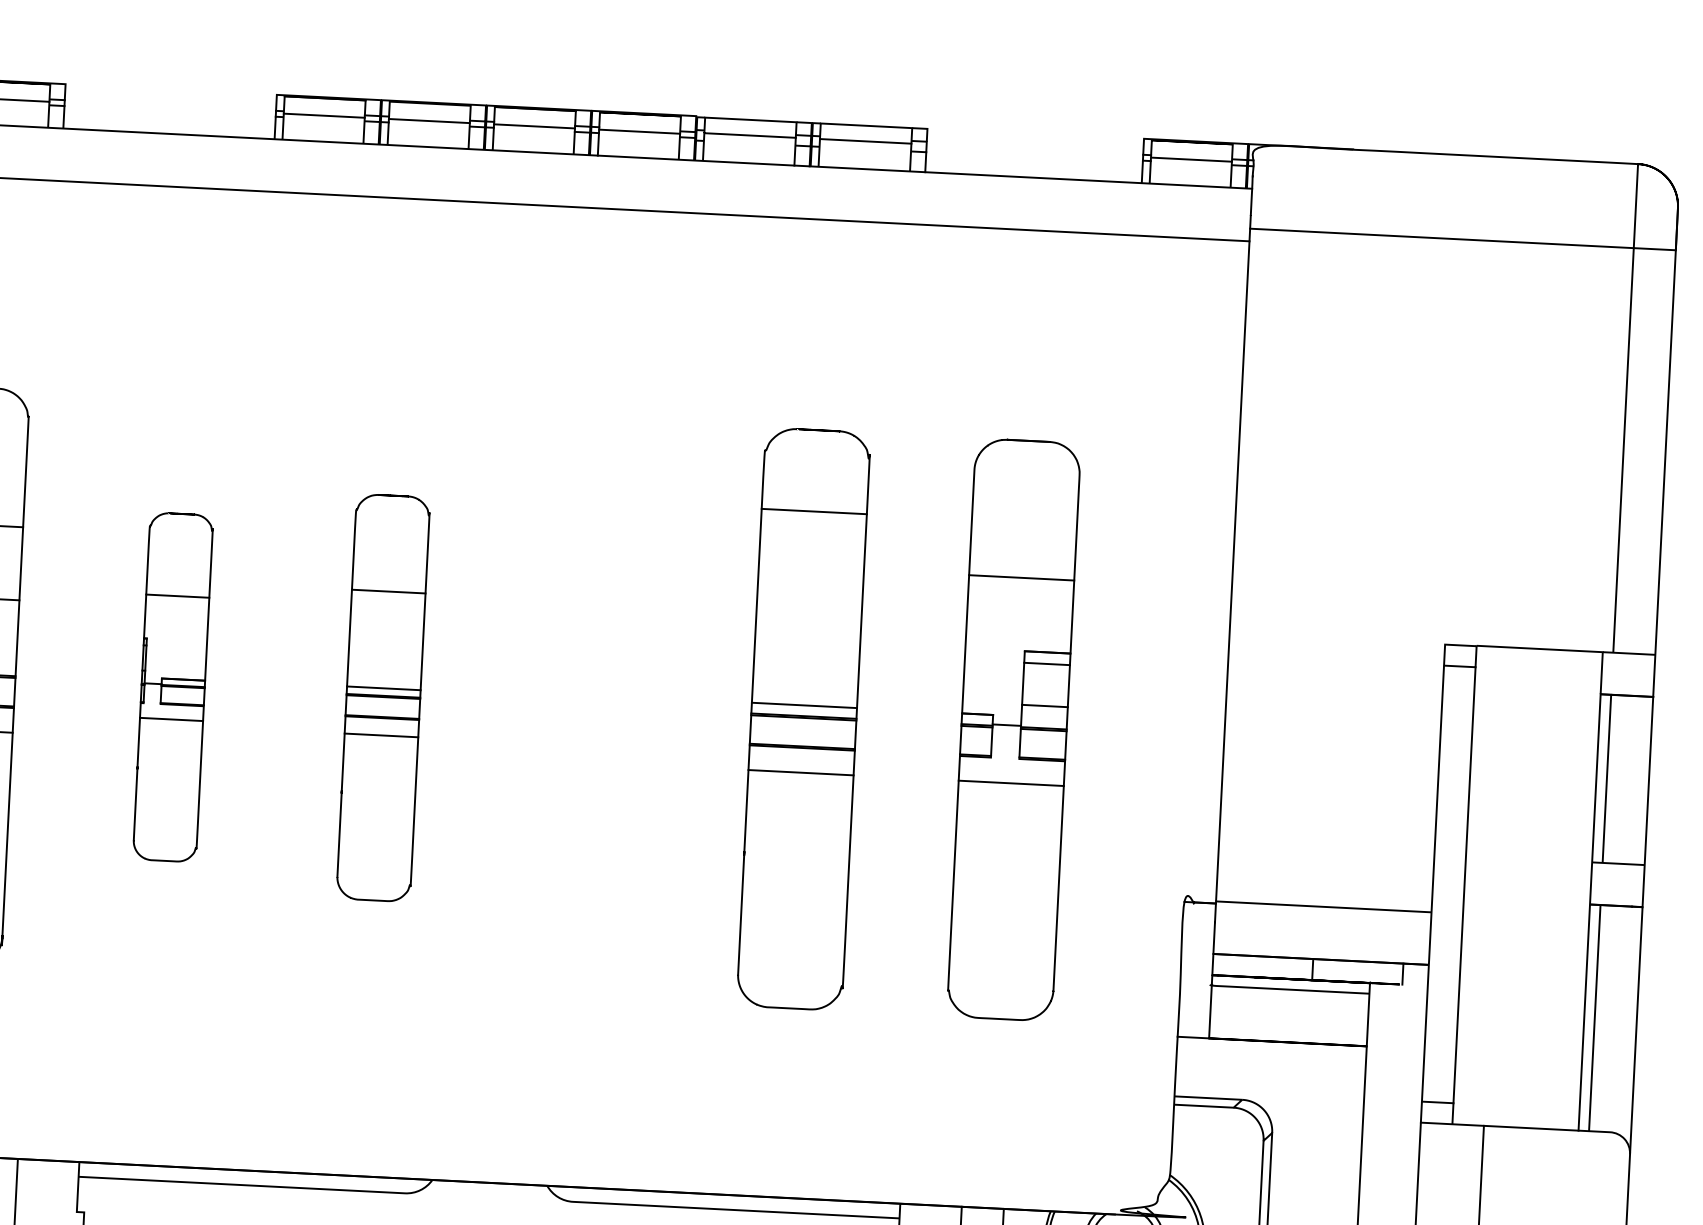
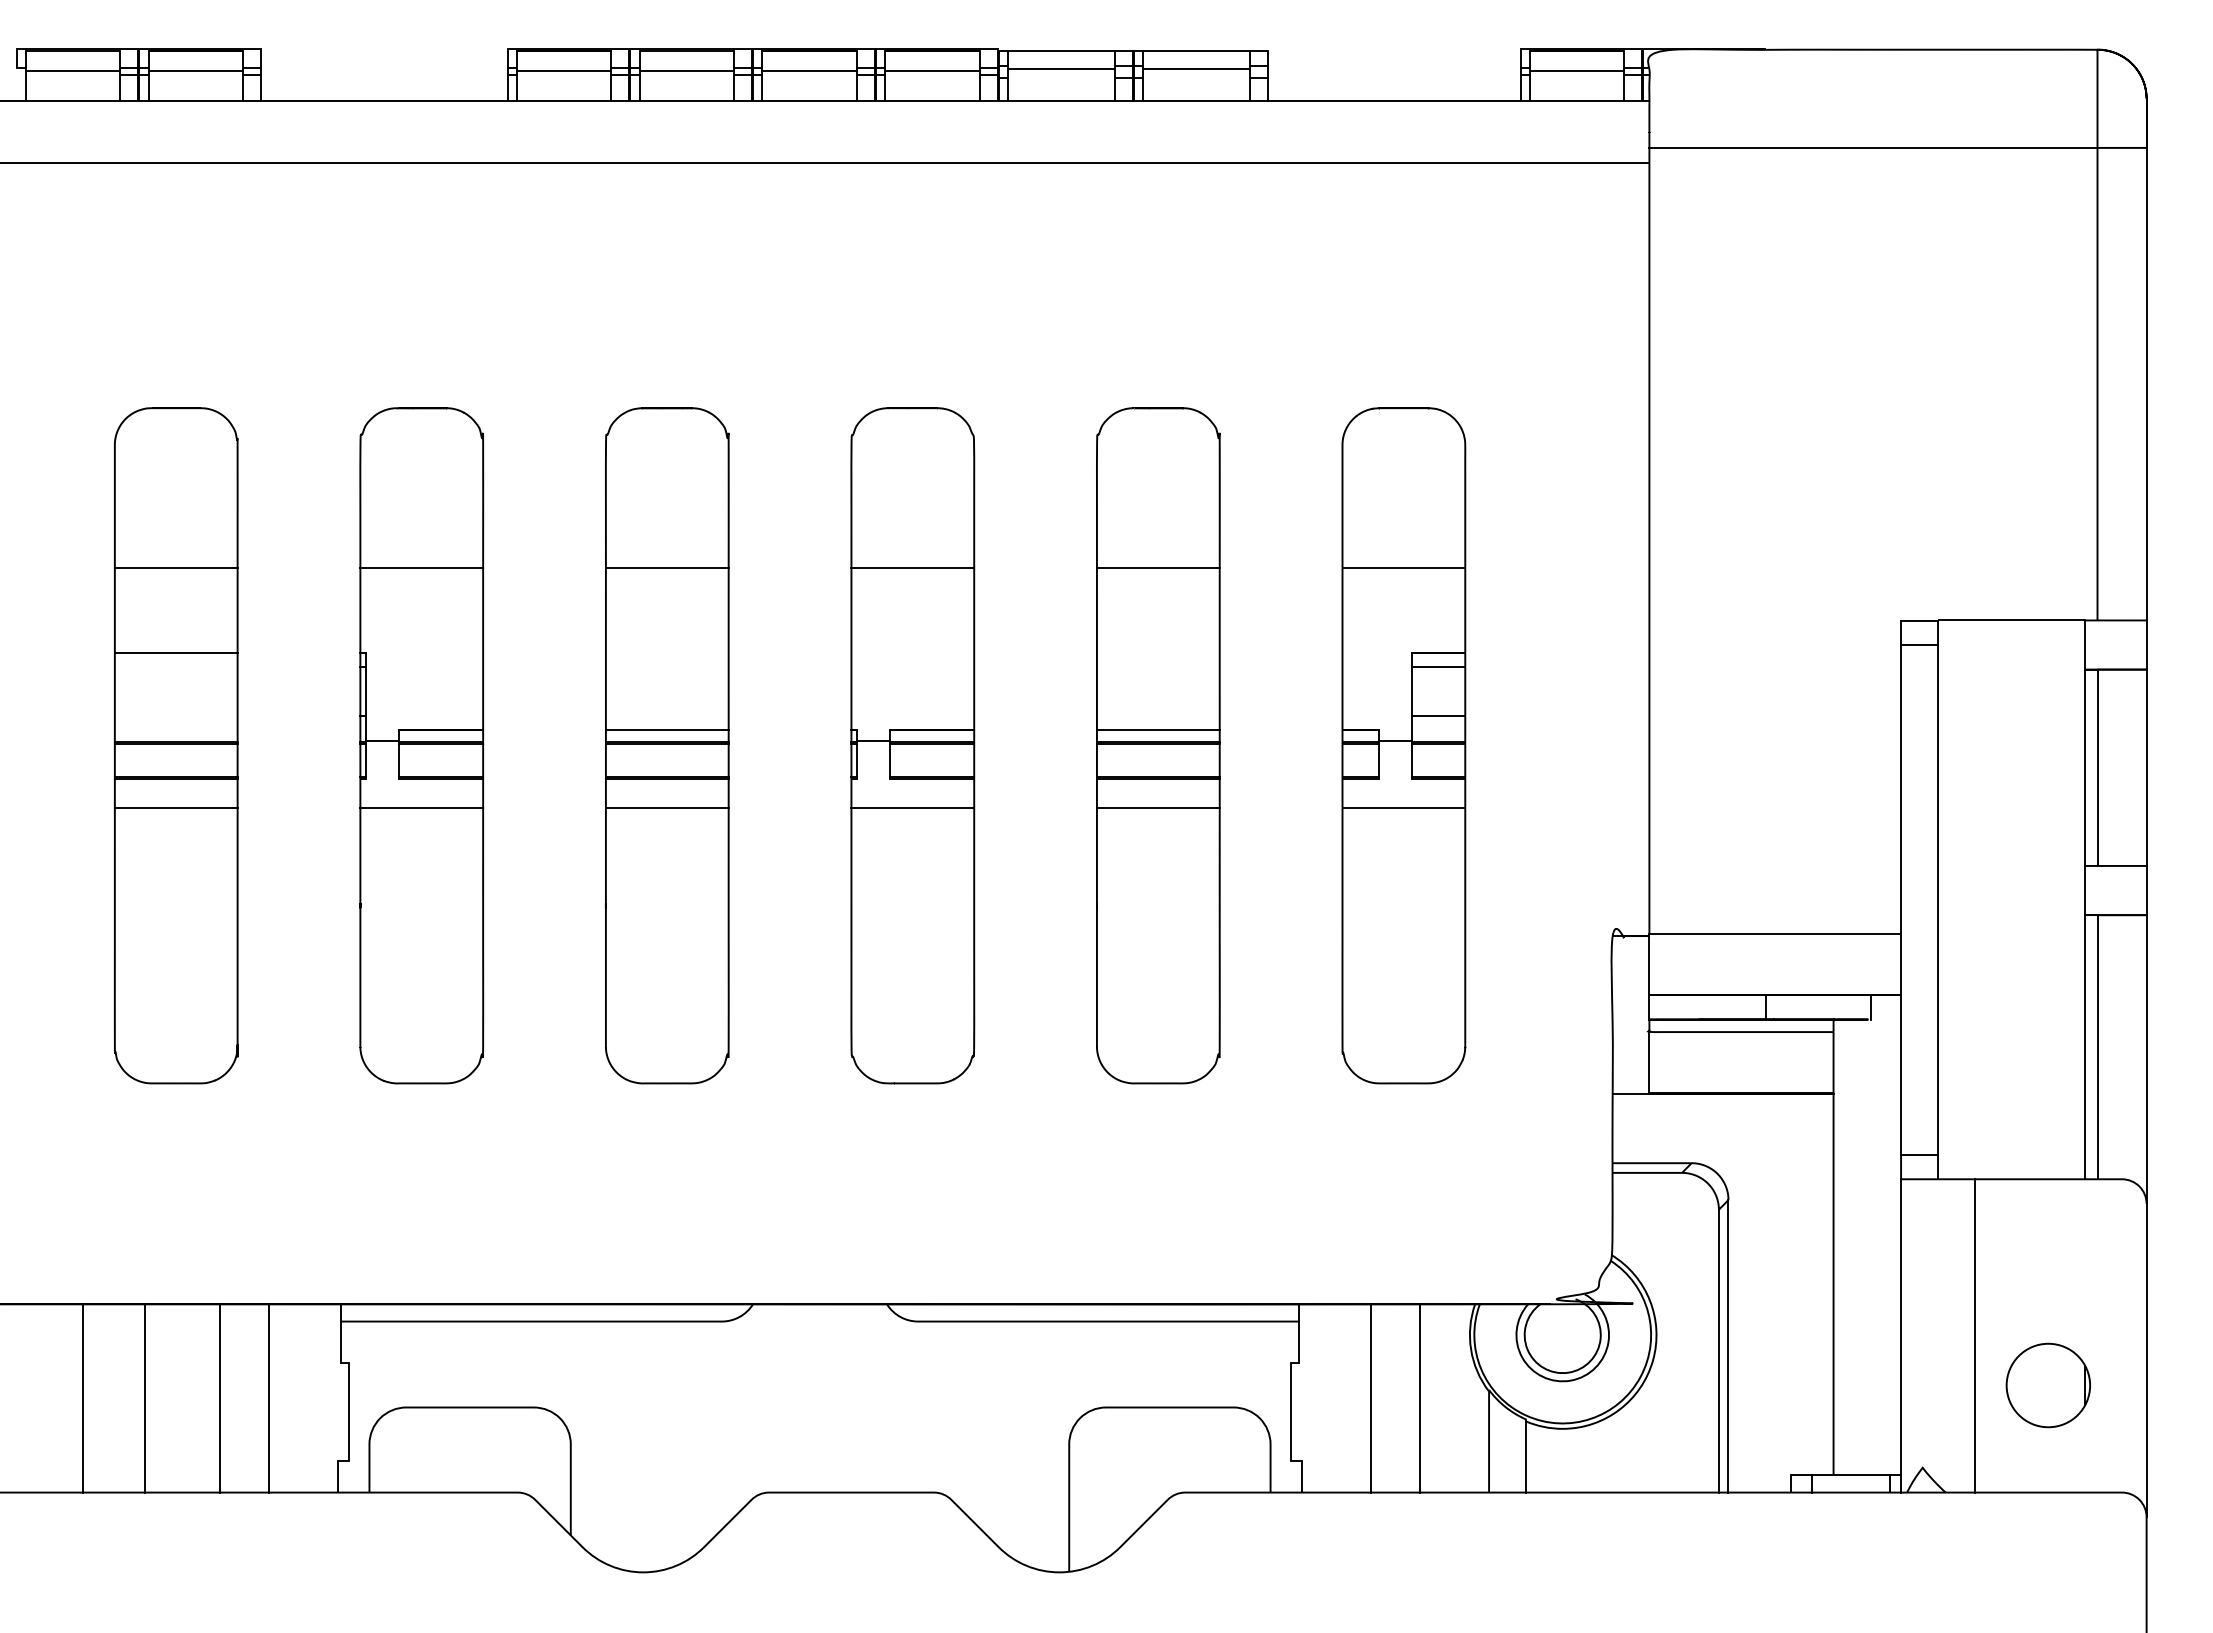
line: (813, 511) -> (1157, 568), moved
part: (172, 687) -> (421, 745), size x1.67
part: (383, 697) -> (667, 745), size x1.43
part: (593, 708) -> (912, 745), added

